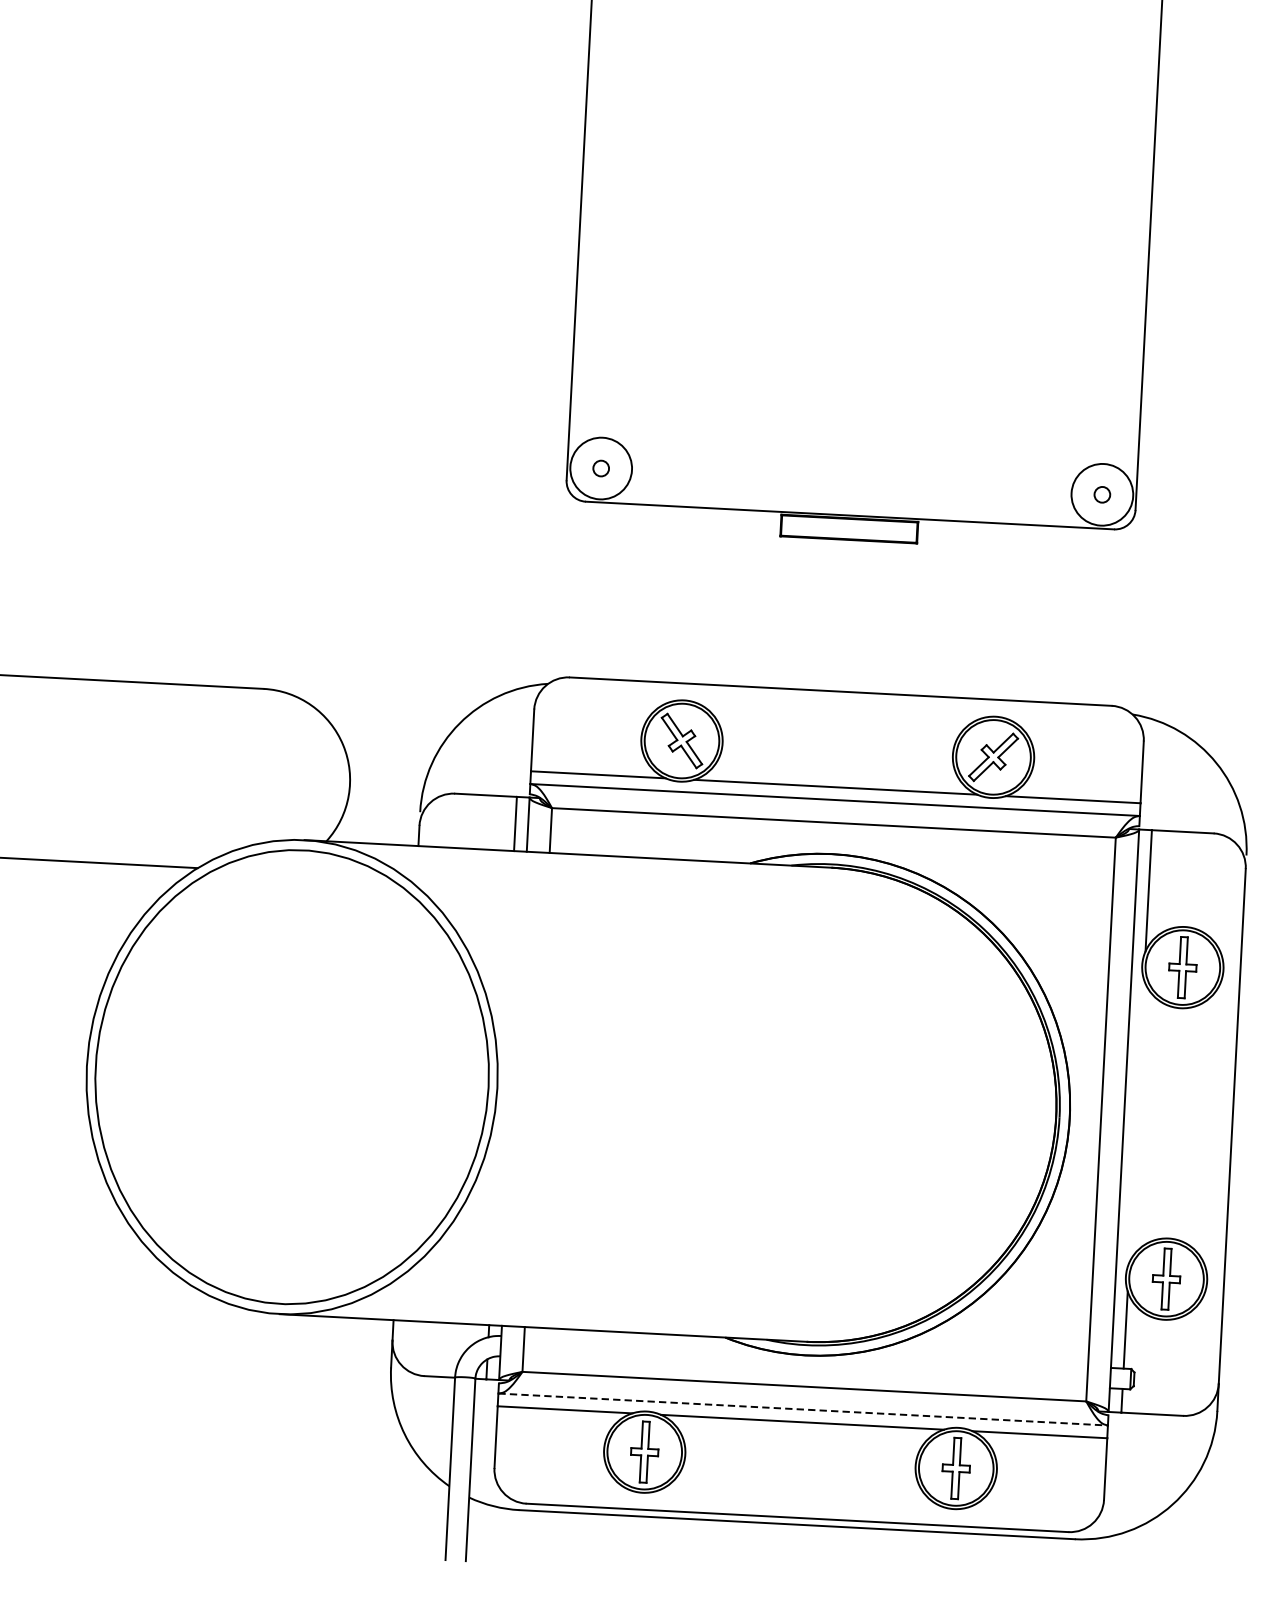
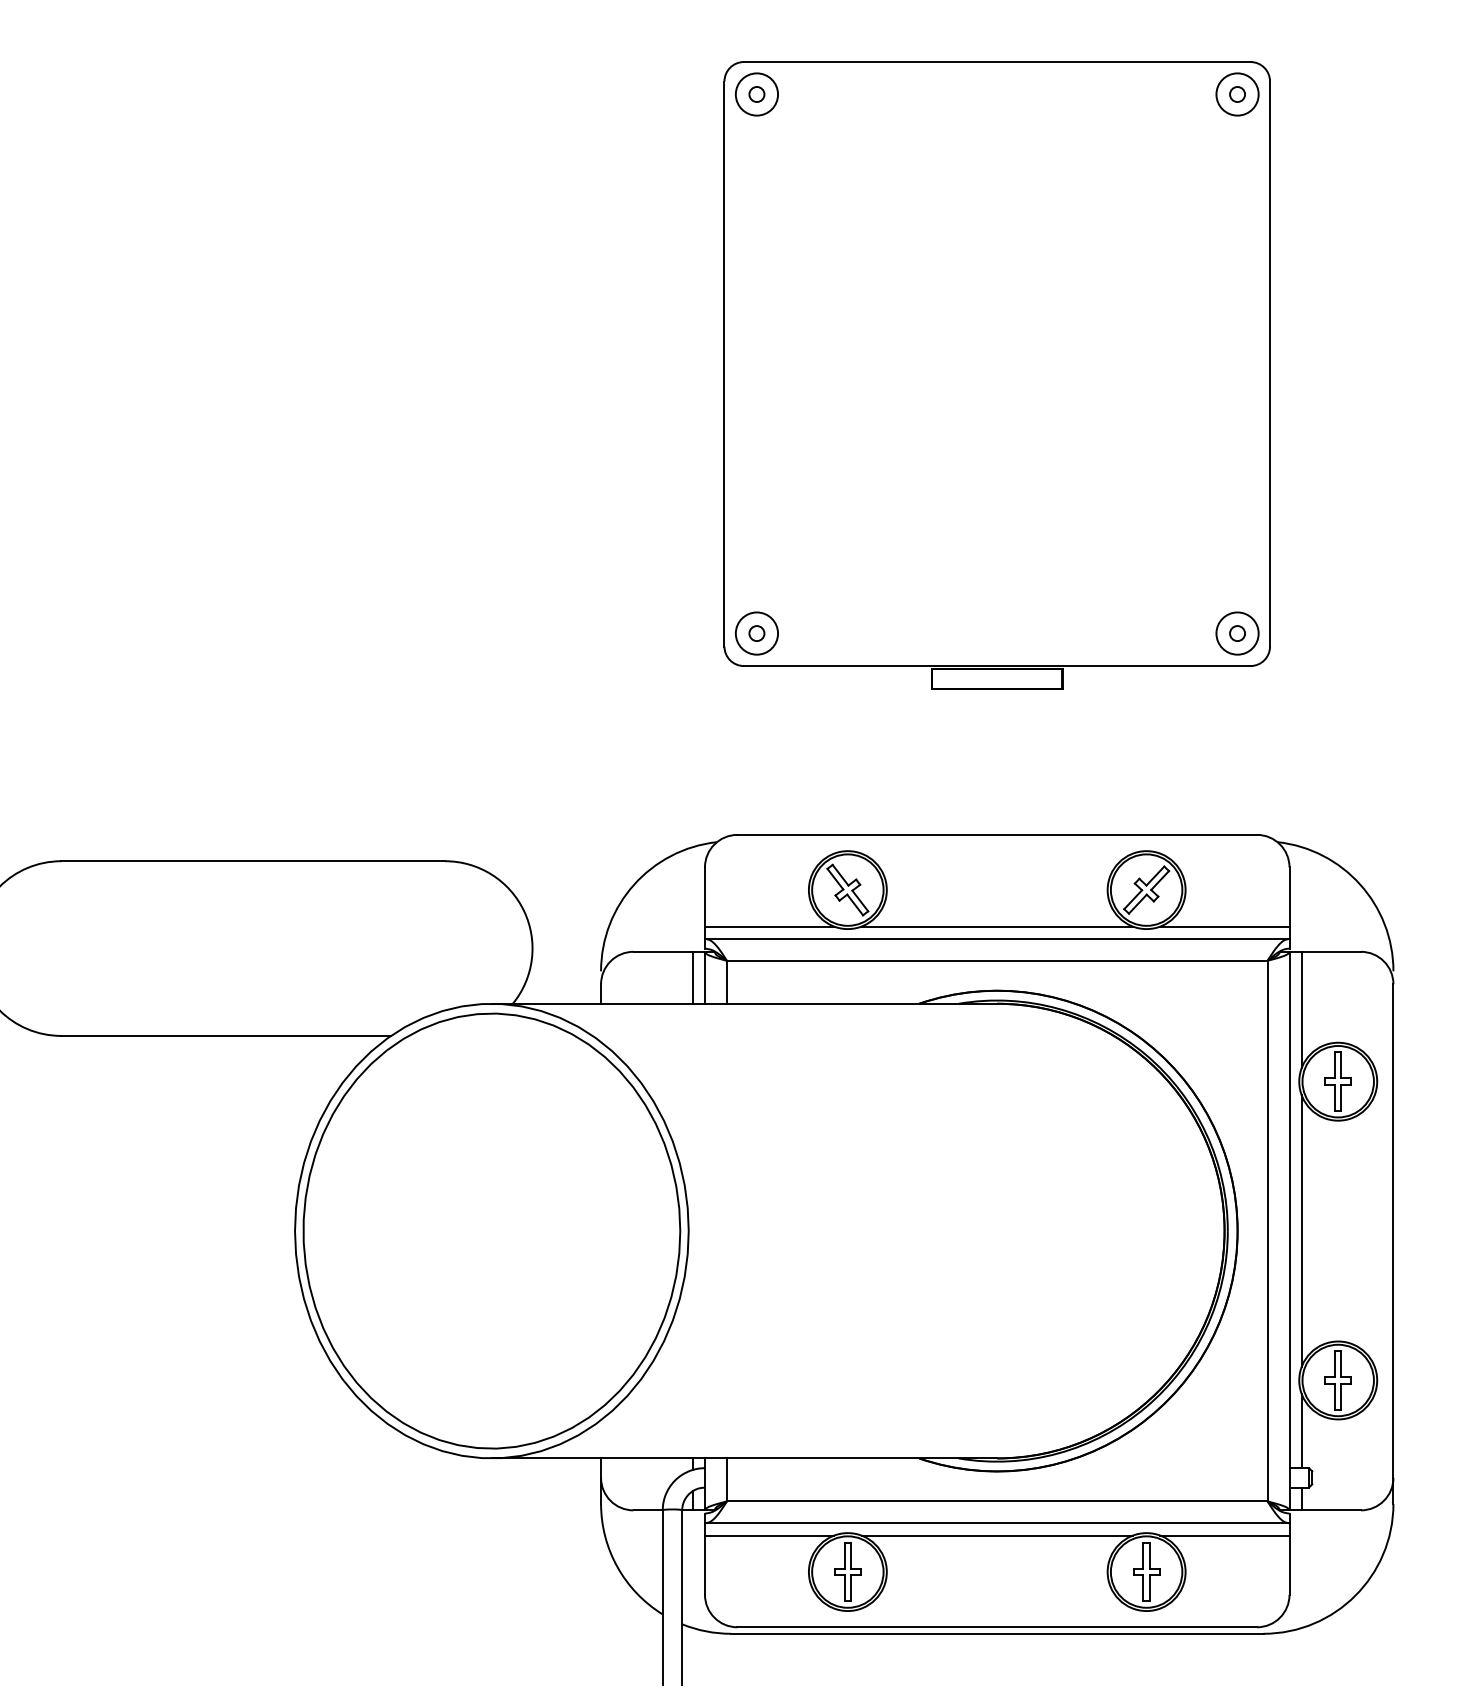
circle: (600, 468) -> (756, 633), size x0.71
circle: (1102, 494) -> (1237, 633), size x0.71
line: (1136, 1120) -> (1301, 1230), added
line: (803, 1409) -> (997, 1523), dashed -> solid

